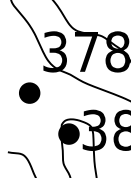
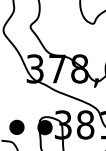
part: (29, 91) -> (16, 126), moved

